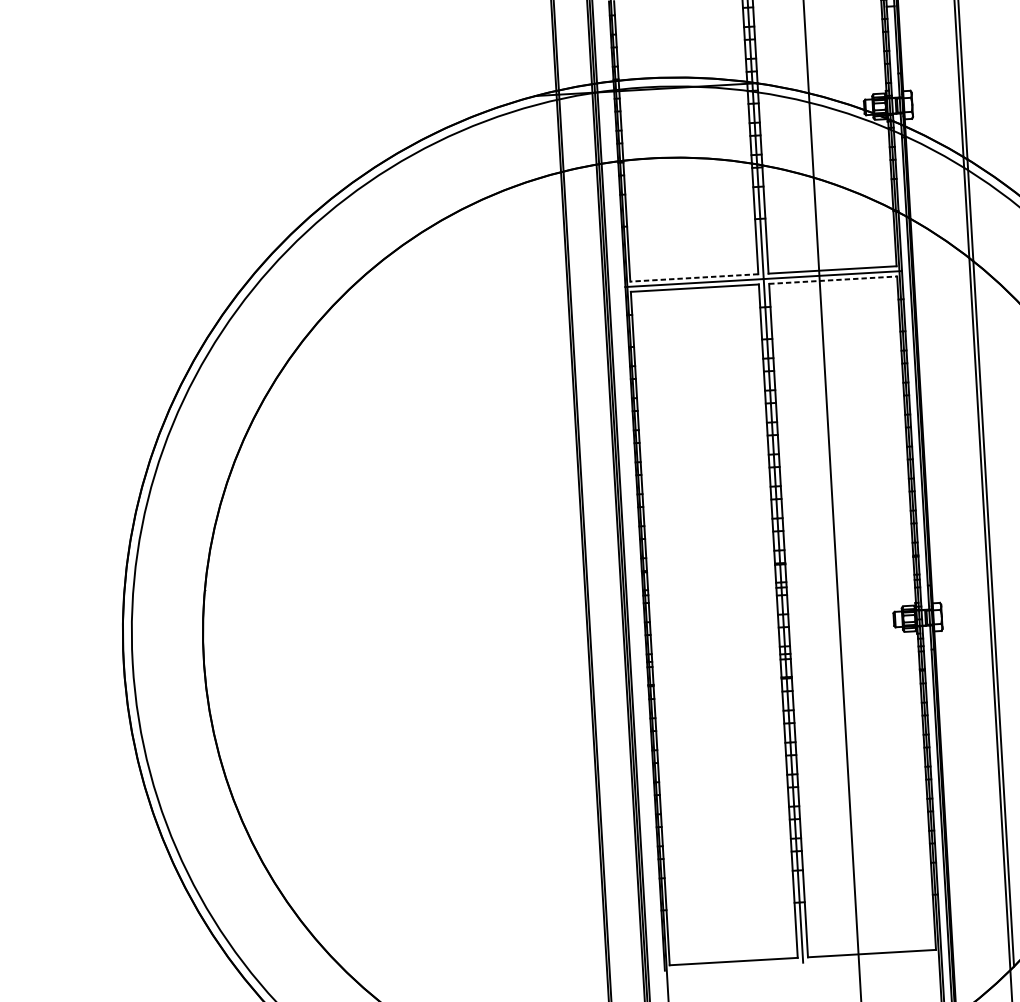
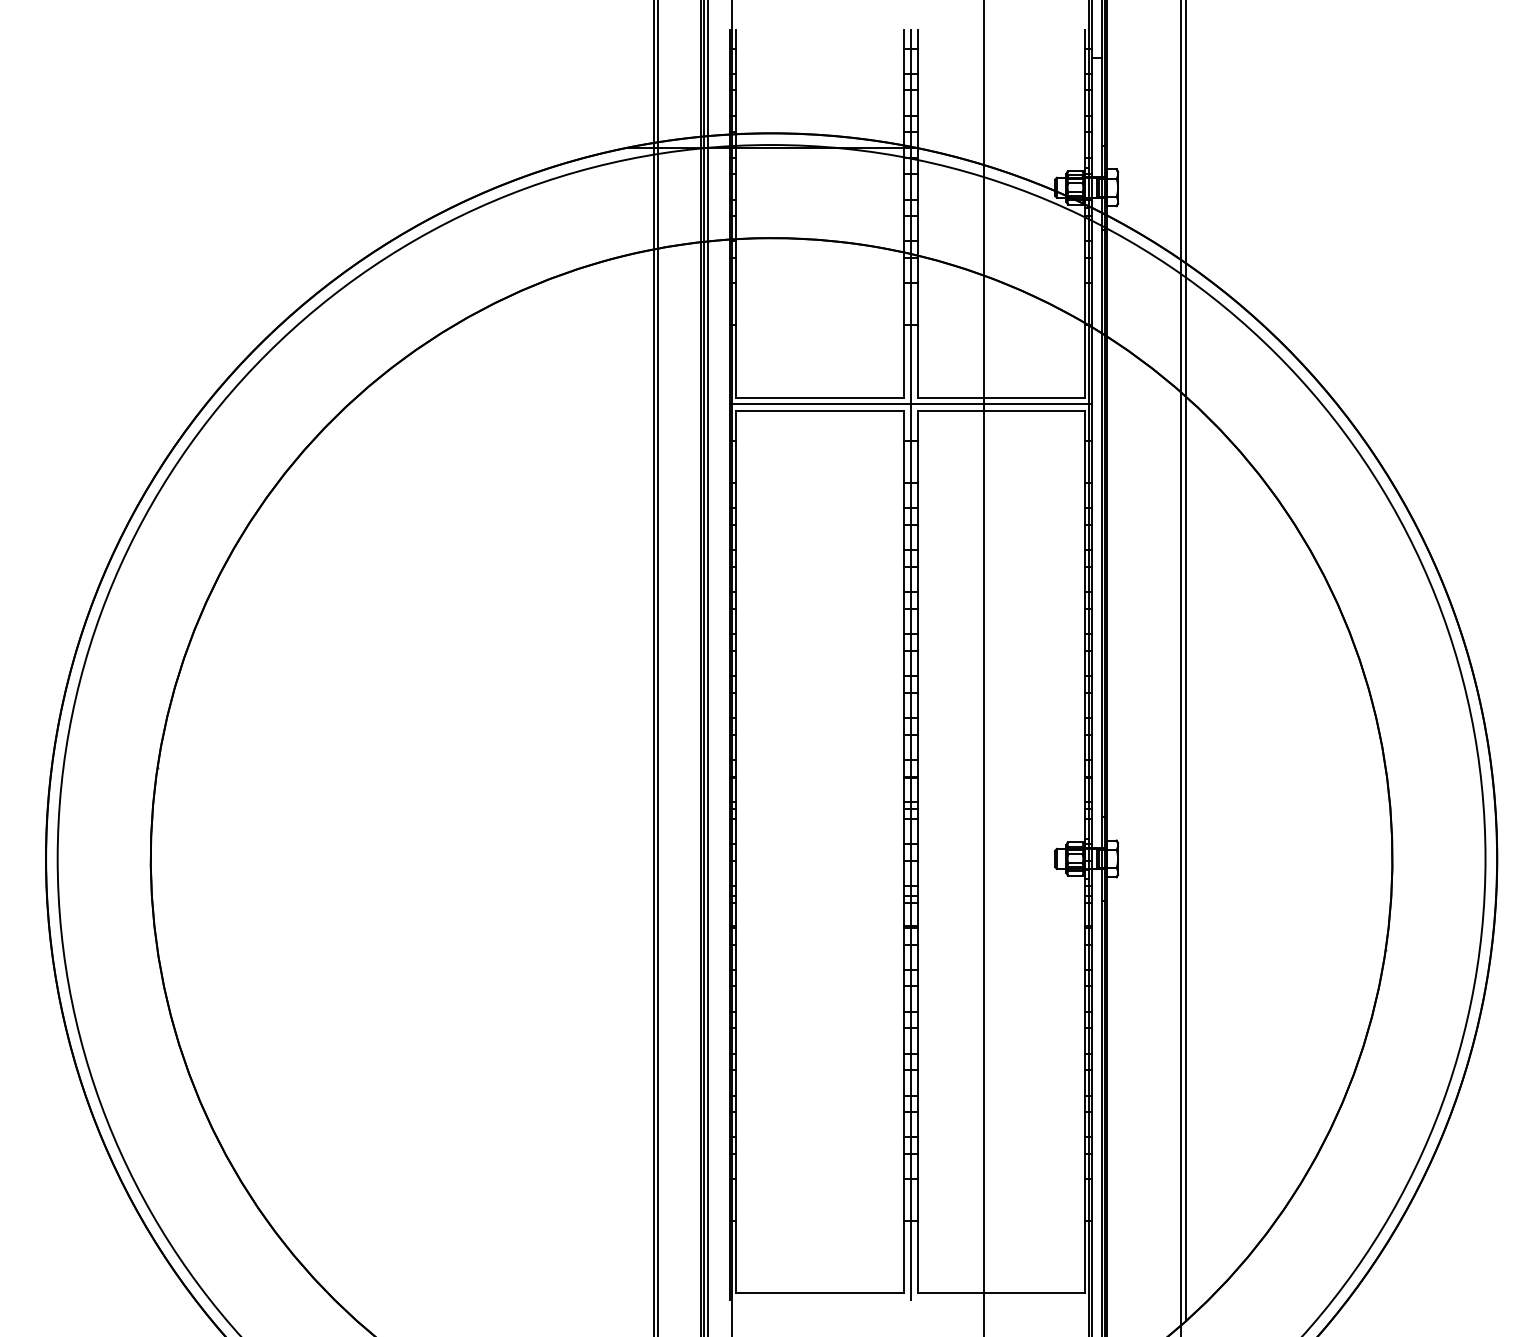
line: (694, 277) -> (820, 397), dashed -> solid
line: (833, 279) -> (1001, 410), dashed -> solid

